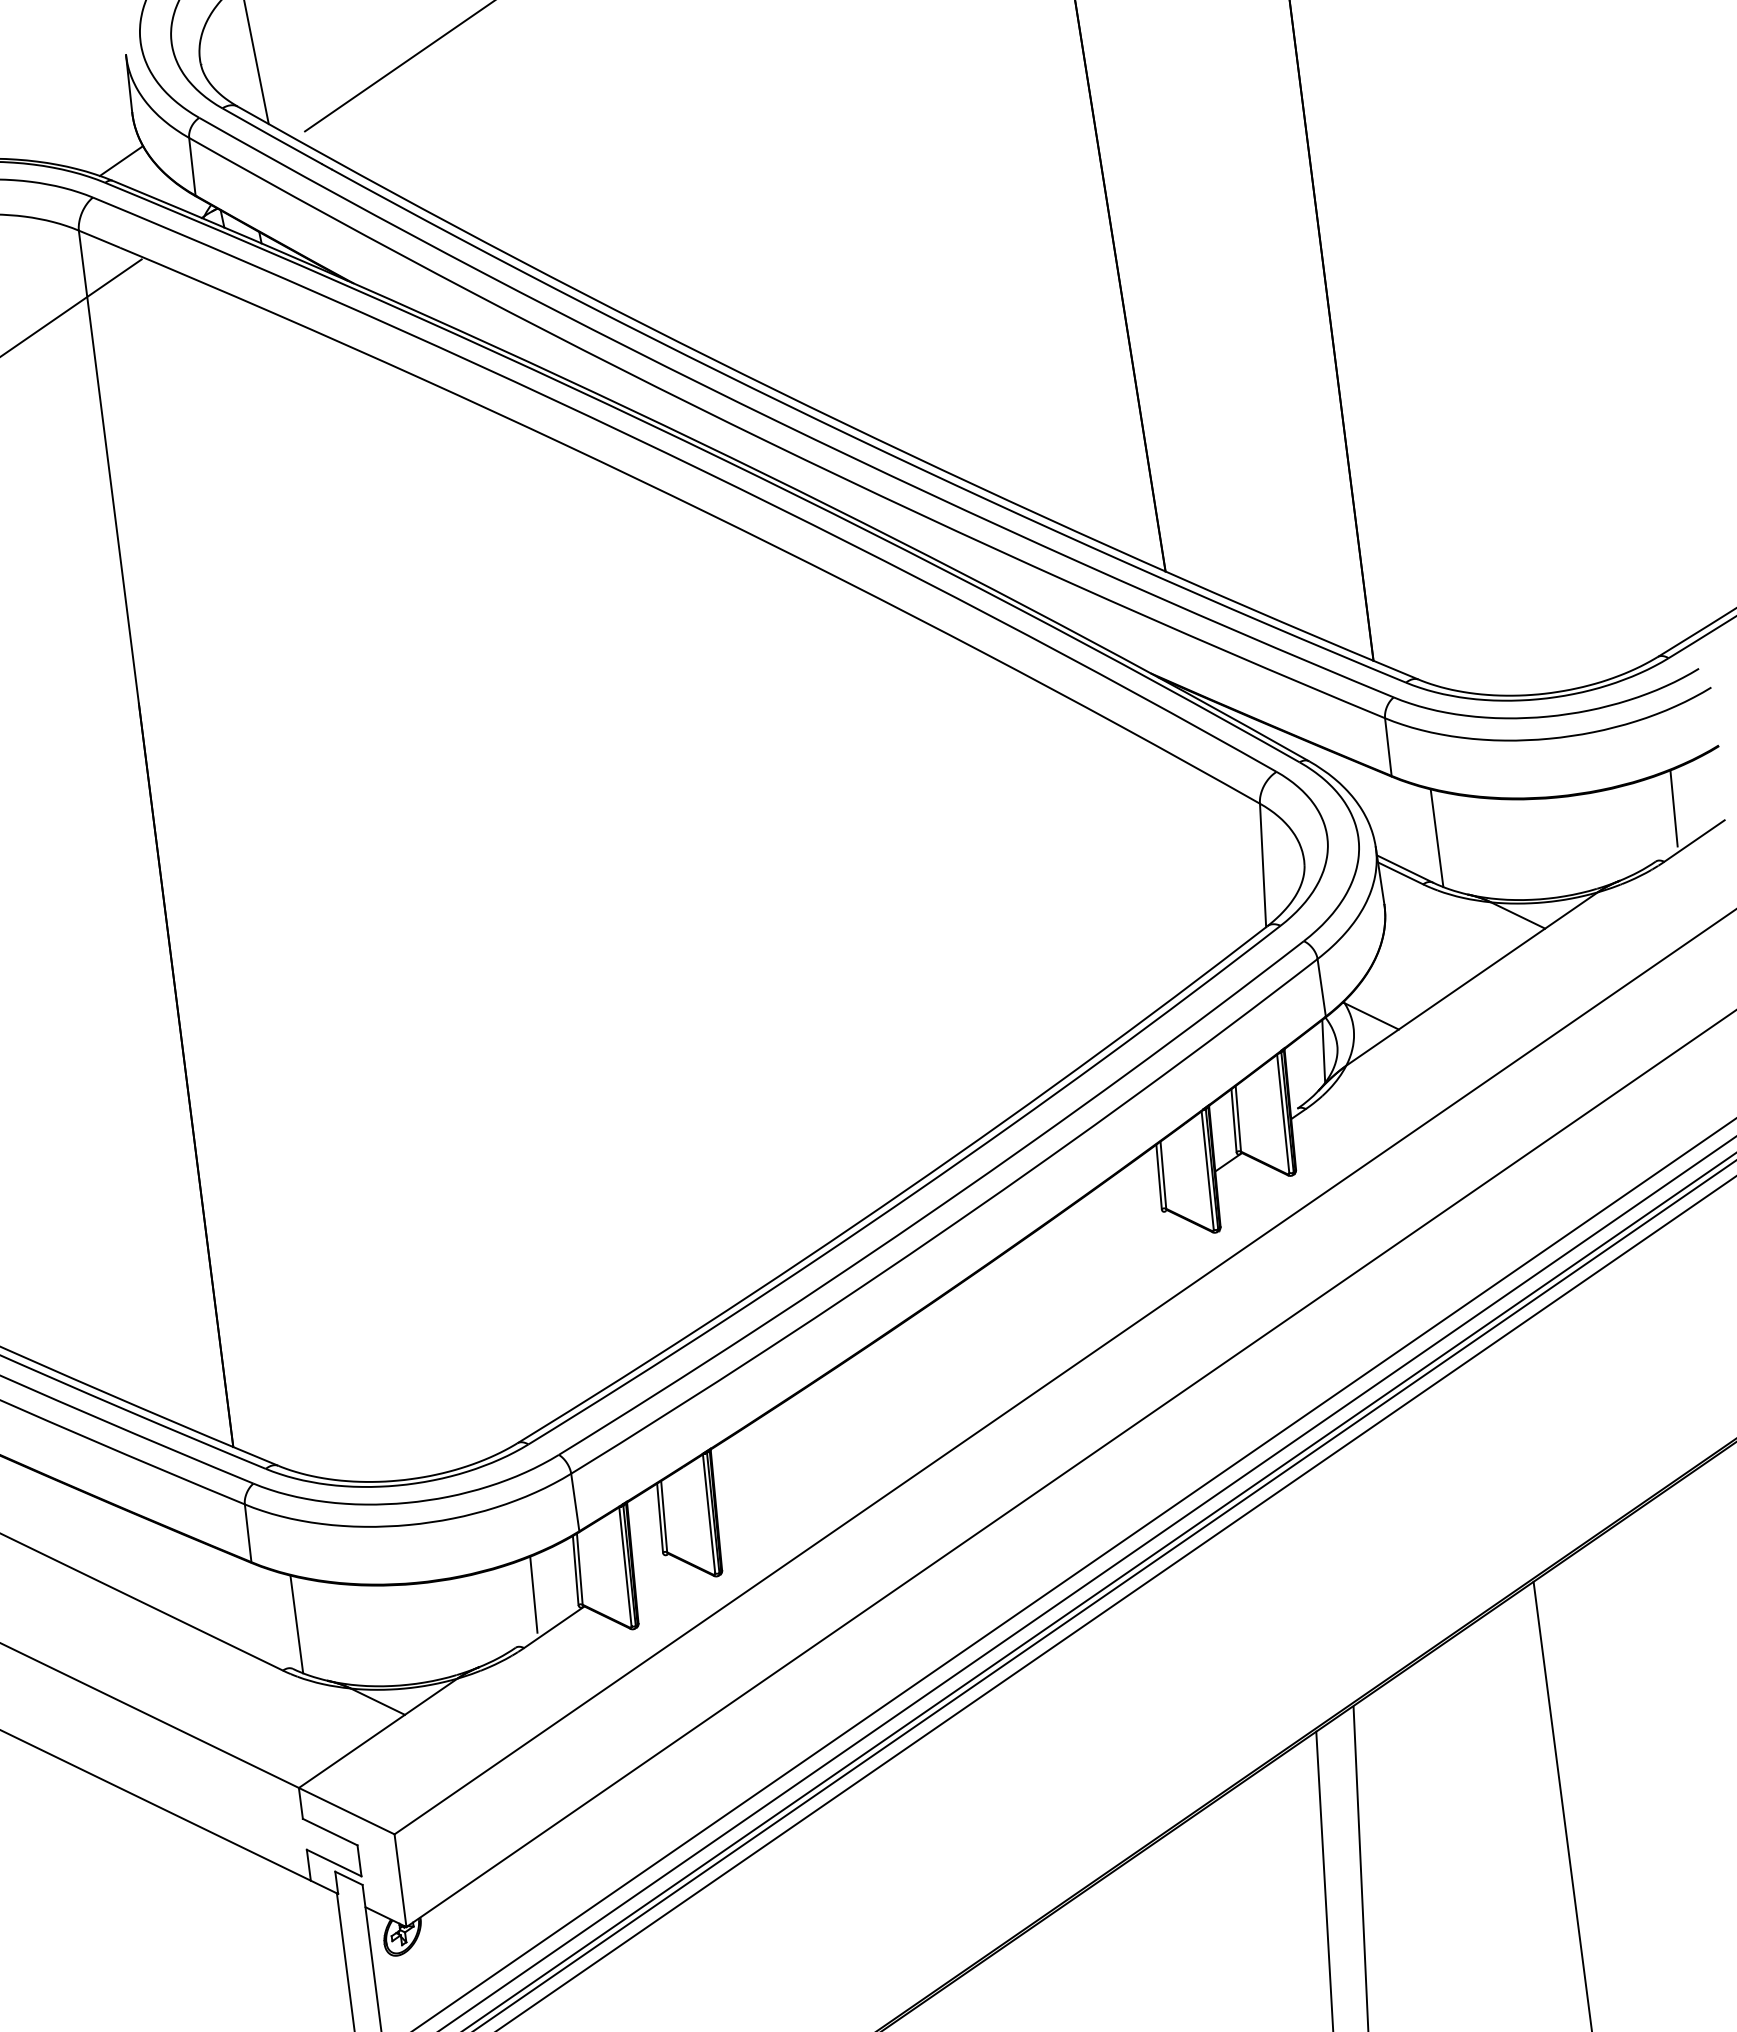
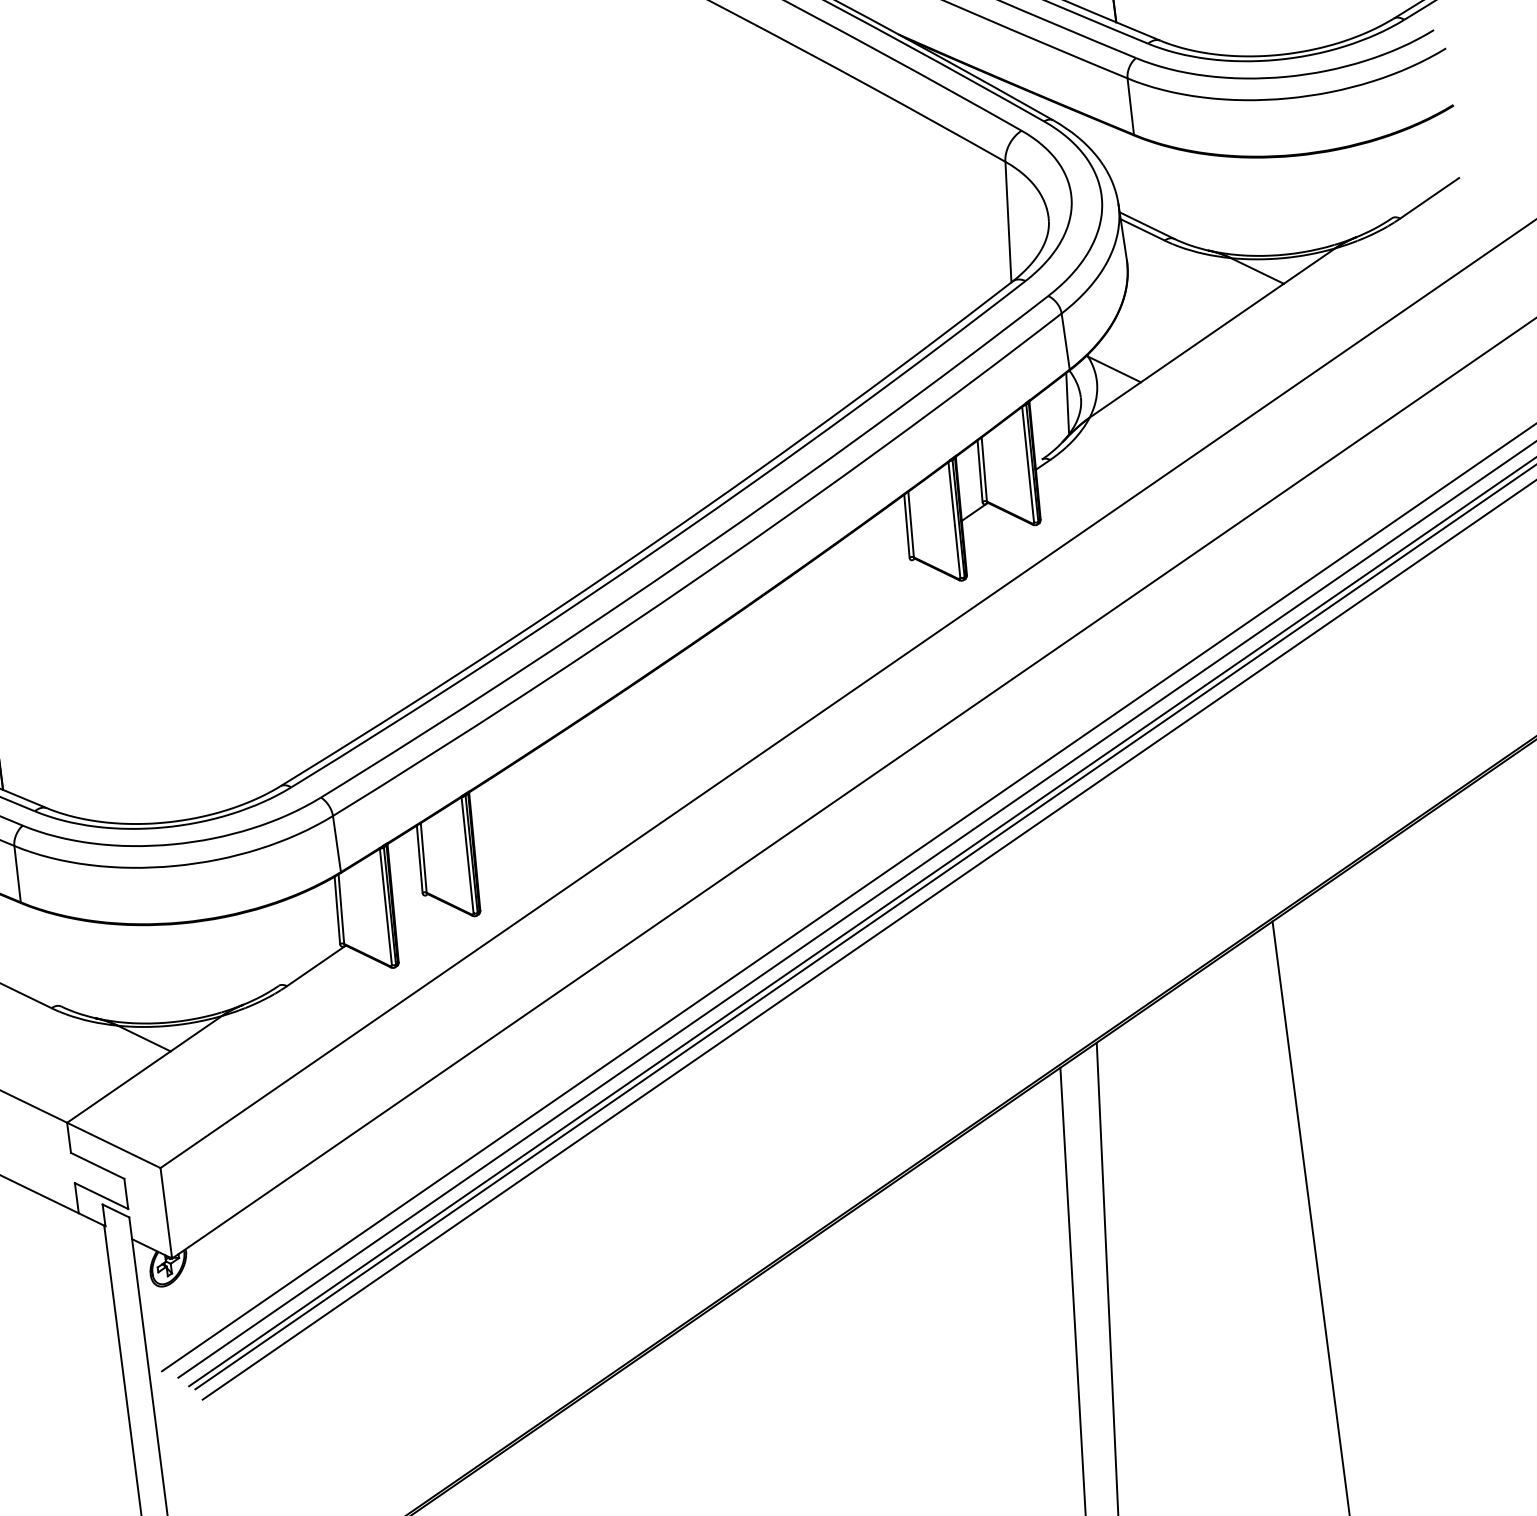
line: (1673, 808) -> (1409, 166), removed
line: (1436, 838) -> (1177, 195), removed
line: (533, 1594) -> (296, 933), removed
line: (296, 1624) -> (64, 963), removed

